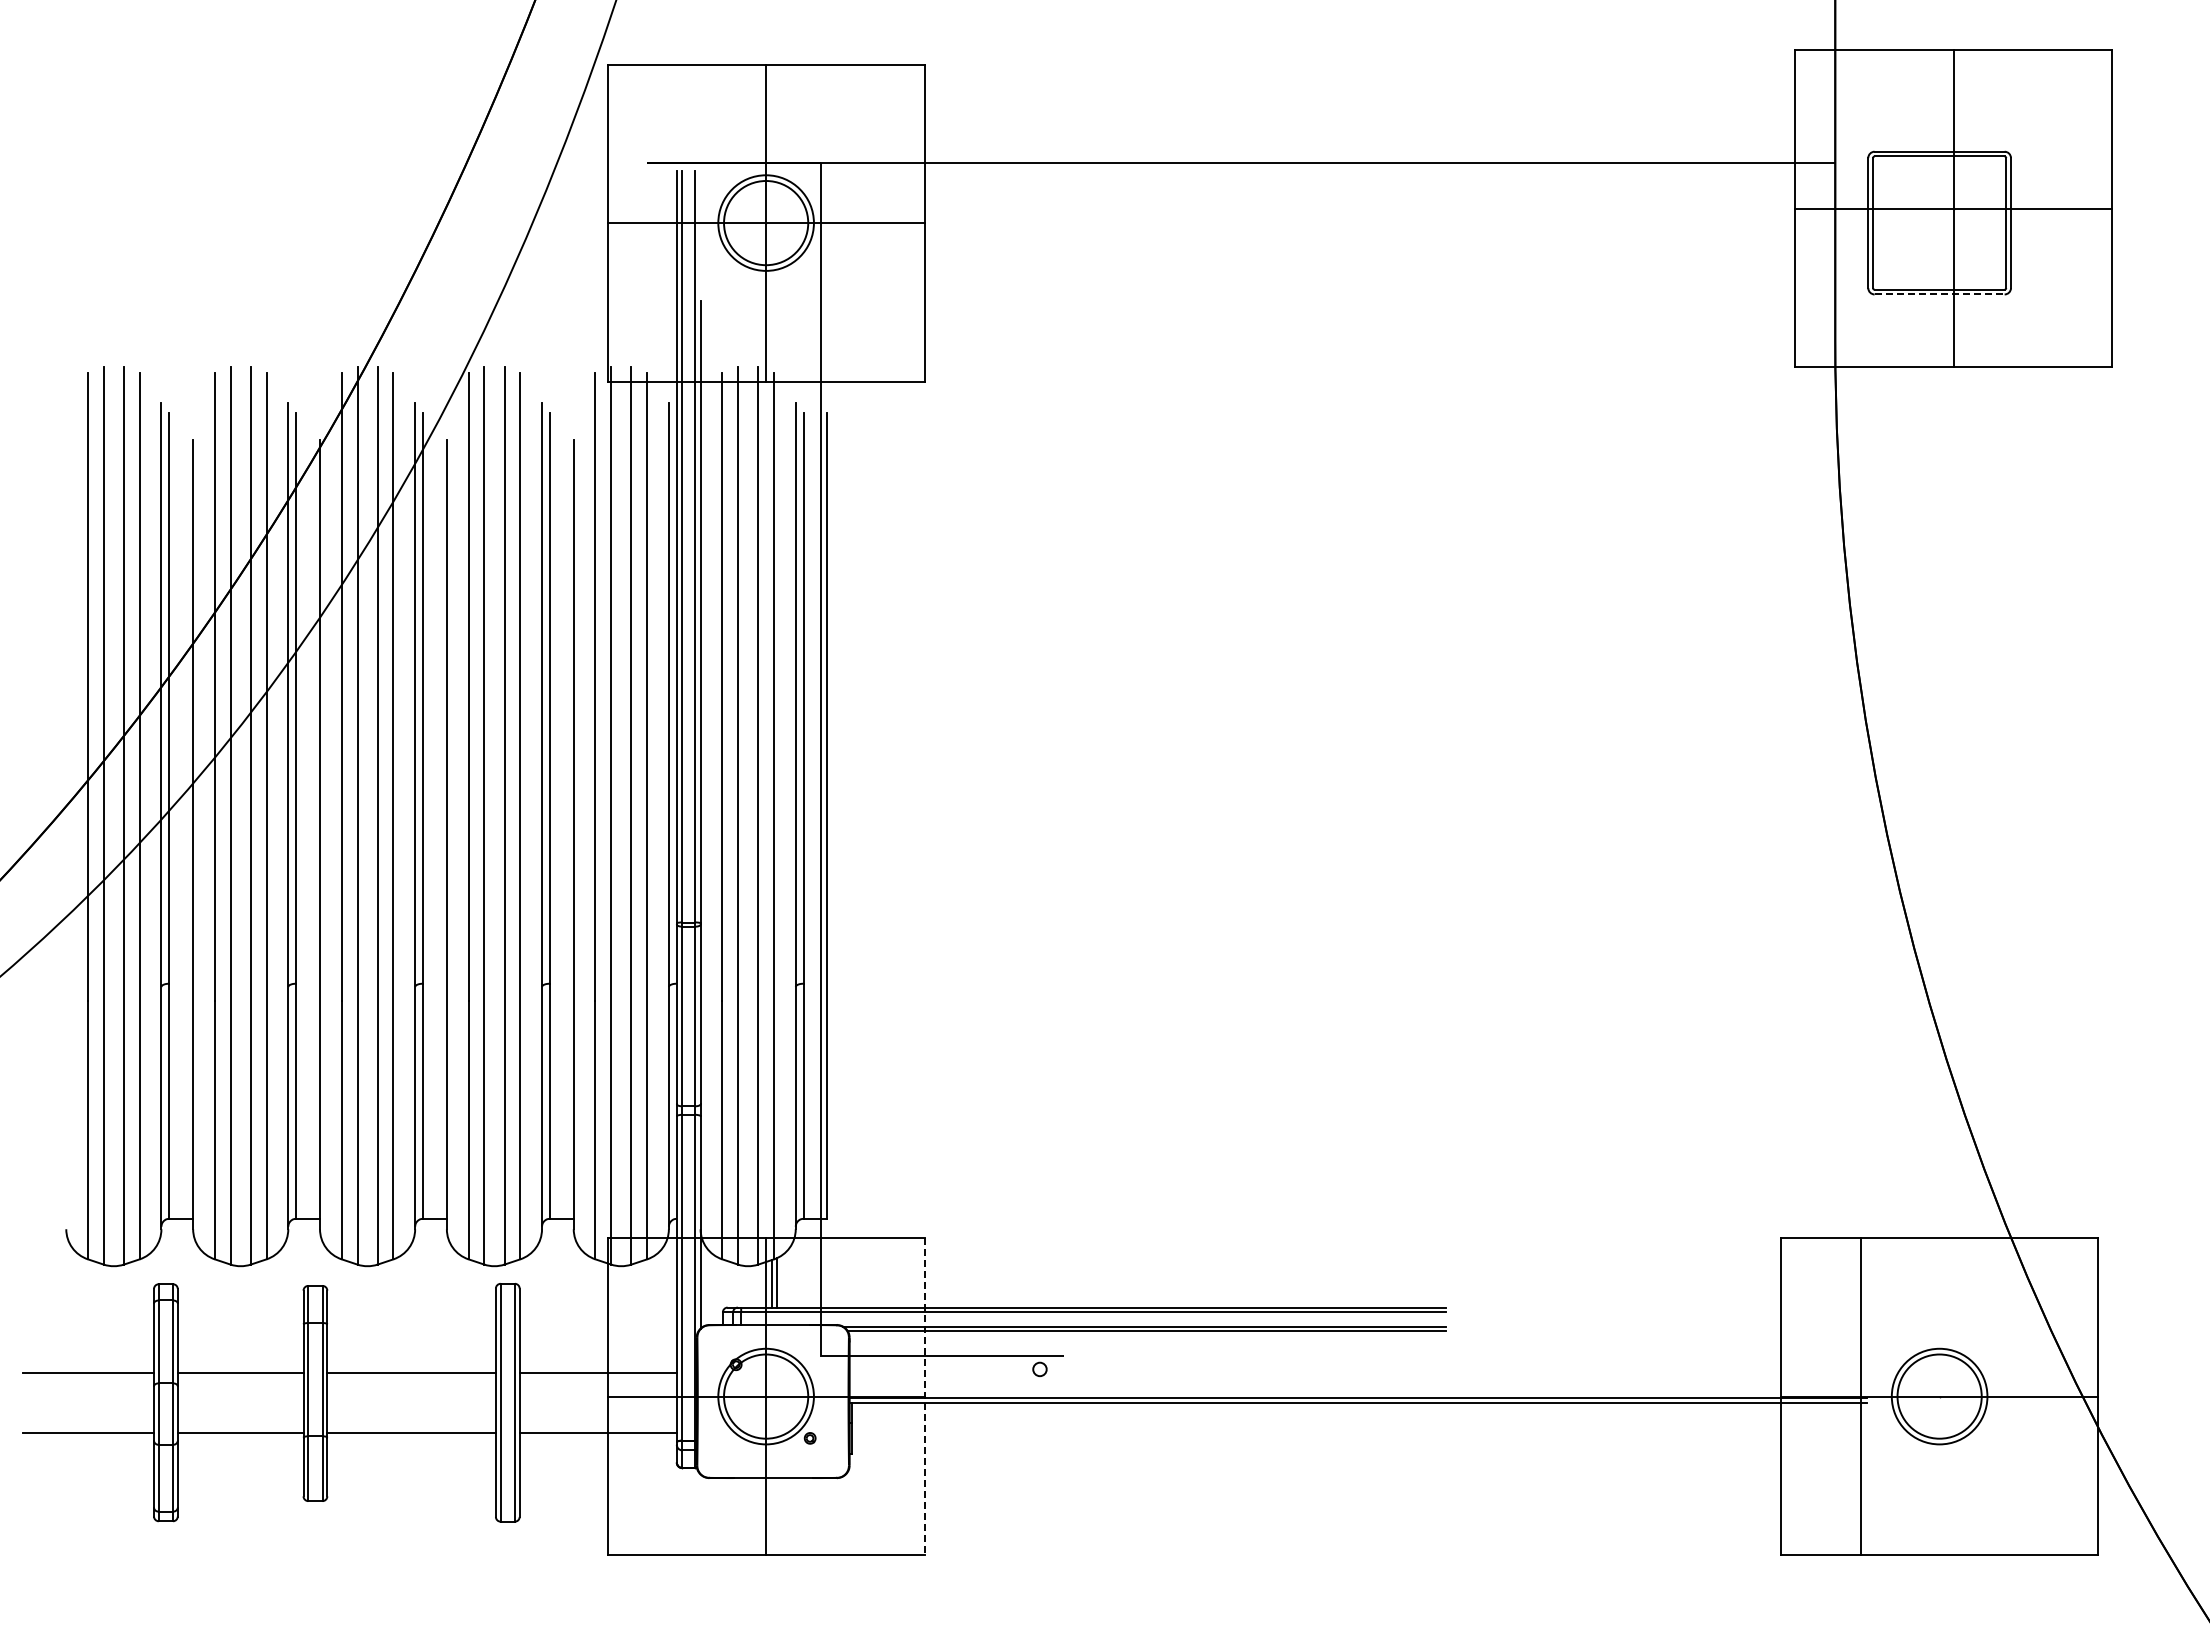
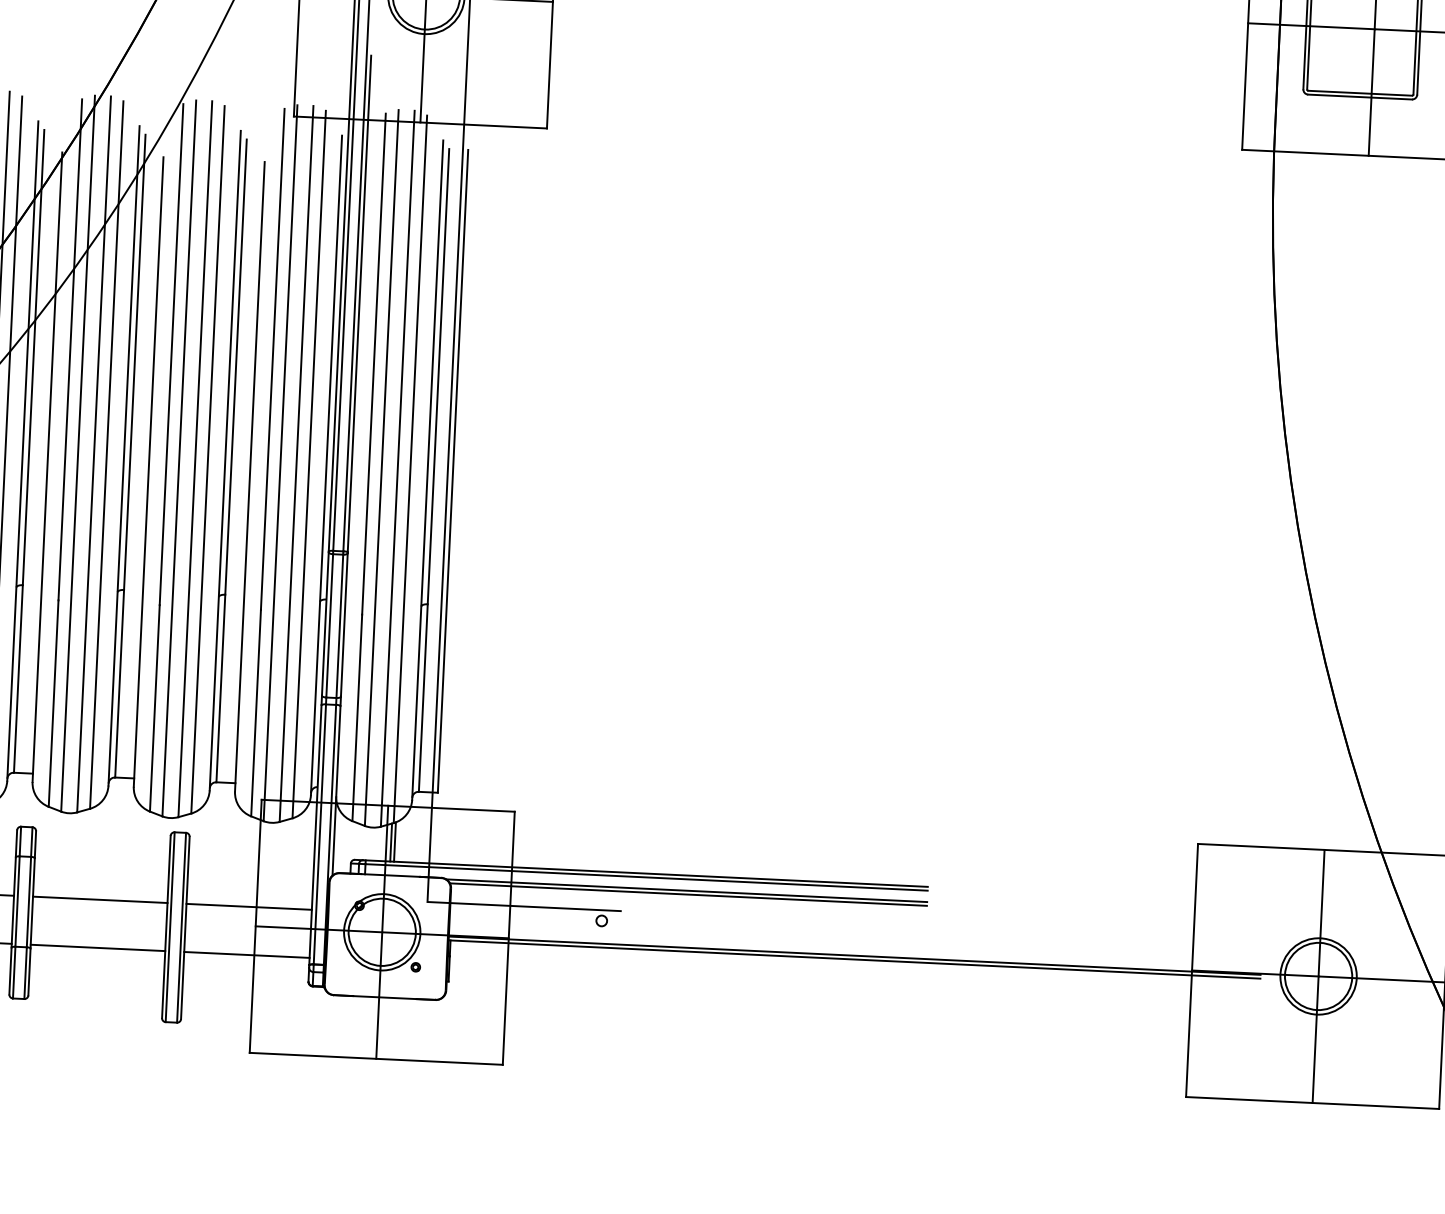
line: (1940, 294) -> (1360, 97), dashed -> solid
line: (924, 1396) -> (508, 938), dashed -> solid
line: (1860, 1396) -> (1318, 976), moved

